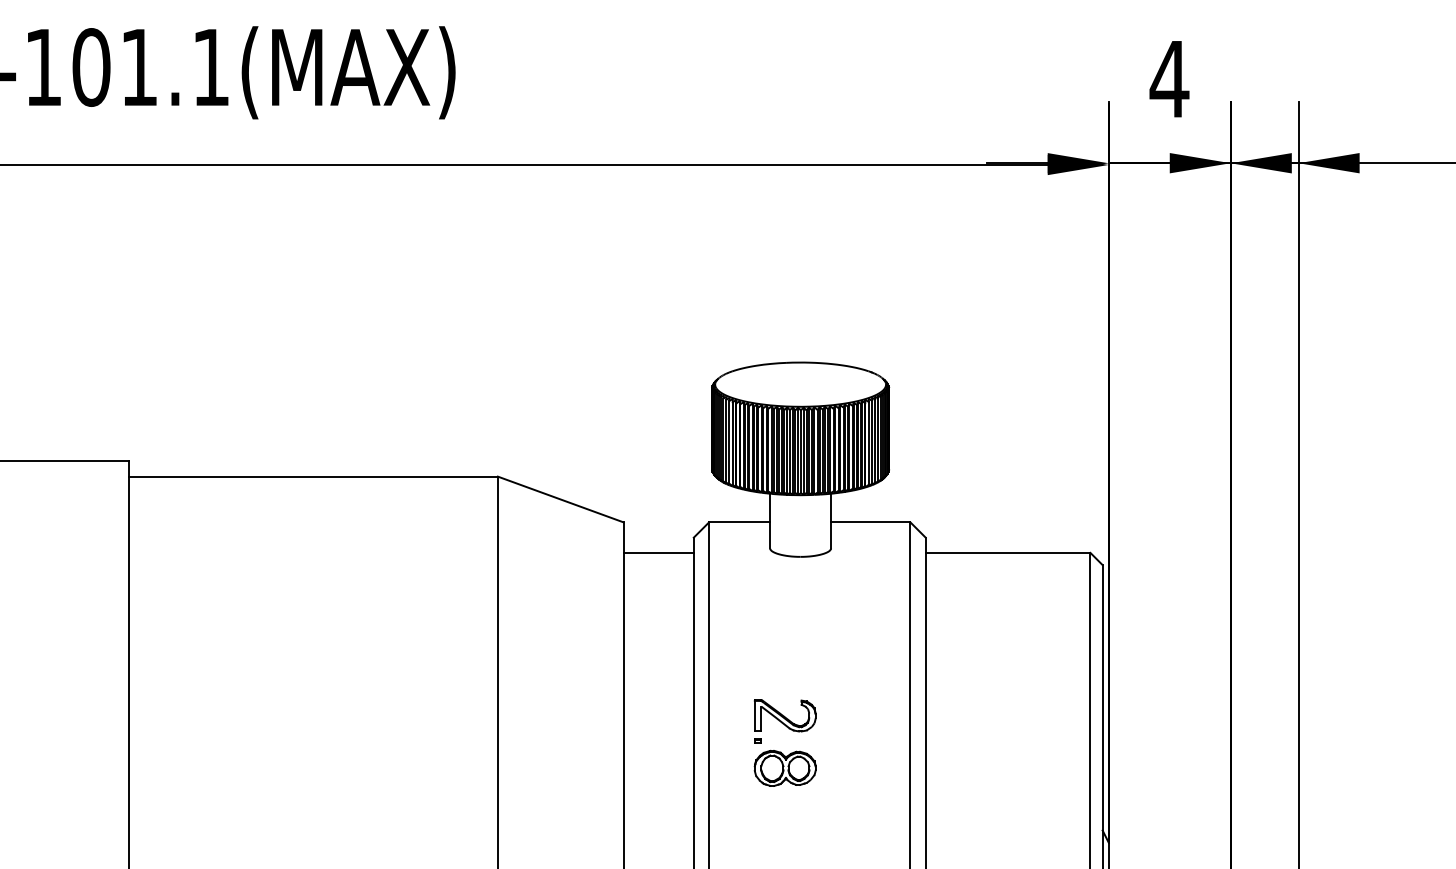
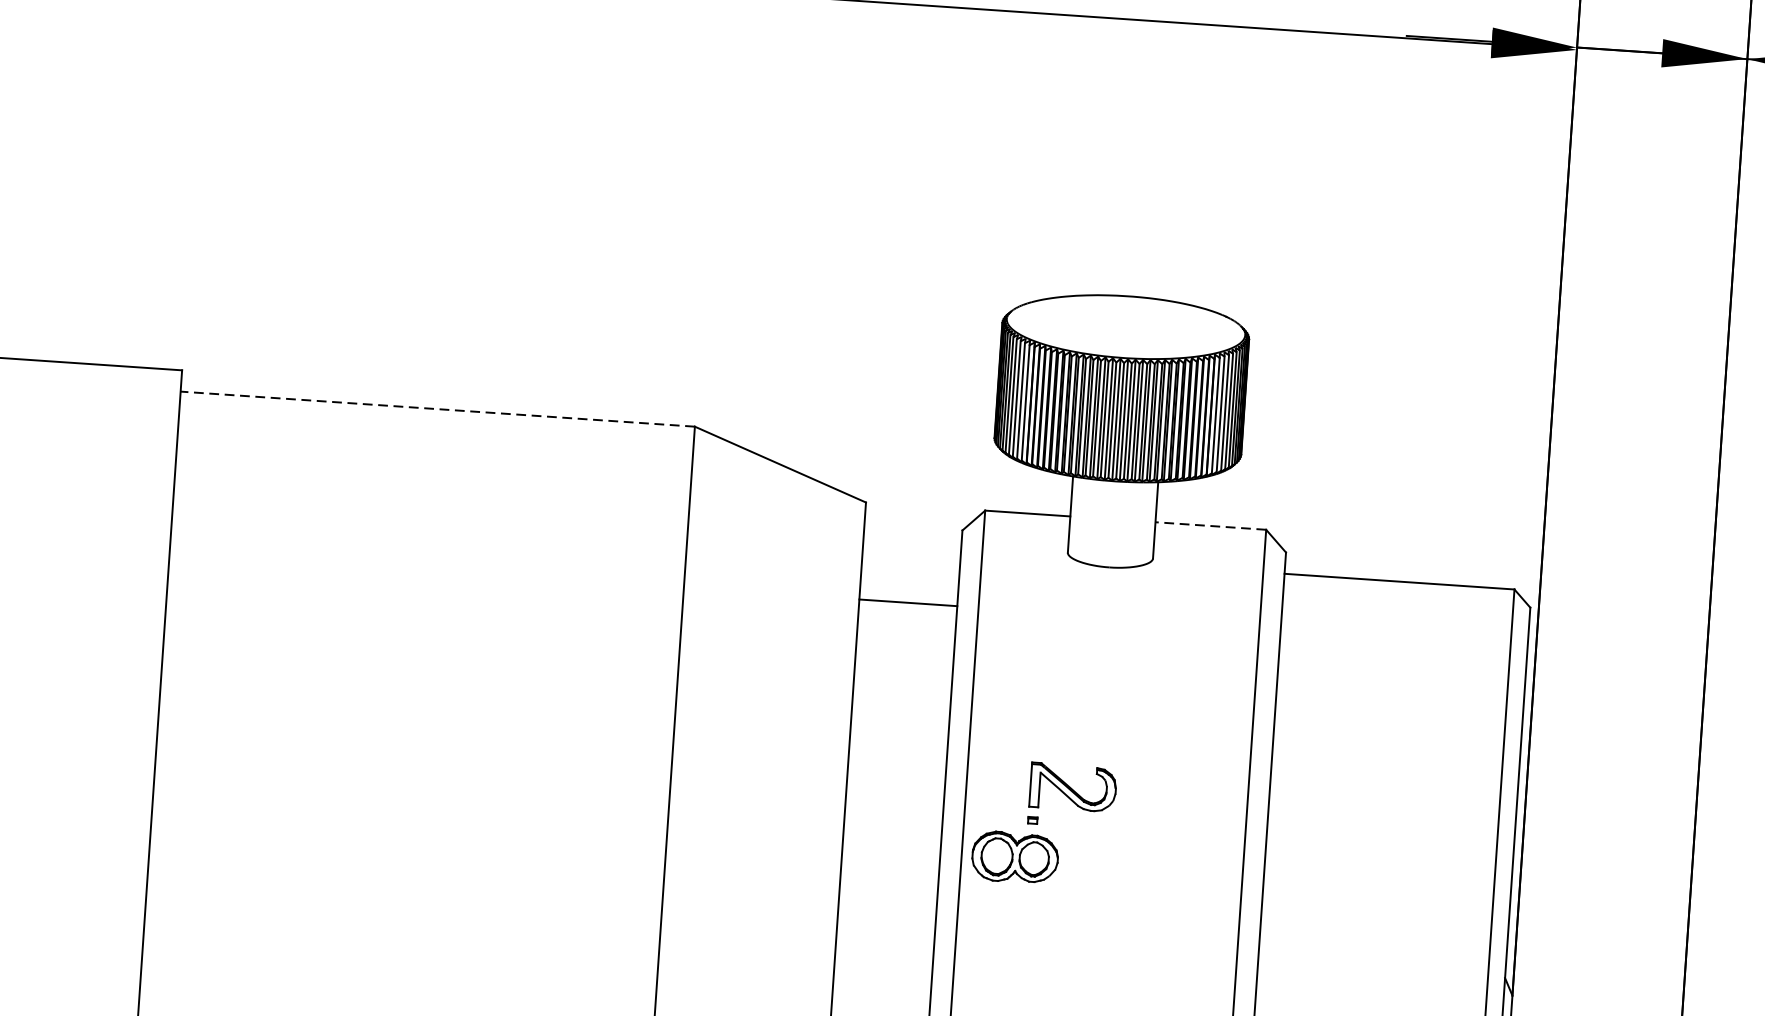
line: (313, 476) -> (437, 408), solid -> dashed
line: (870, 522) -> (1210, 526), solid -> dashed
line: (658, 552) -> (908, 602), moved
part: (784, 767) -> (1014, 856), moved

